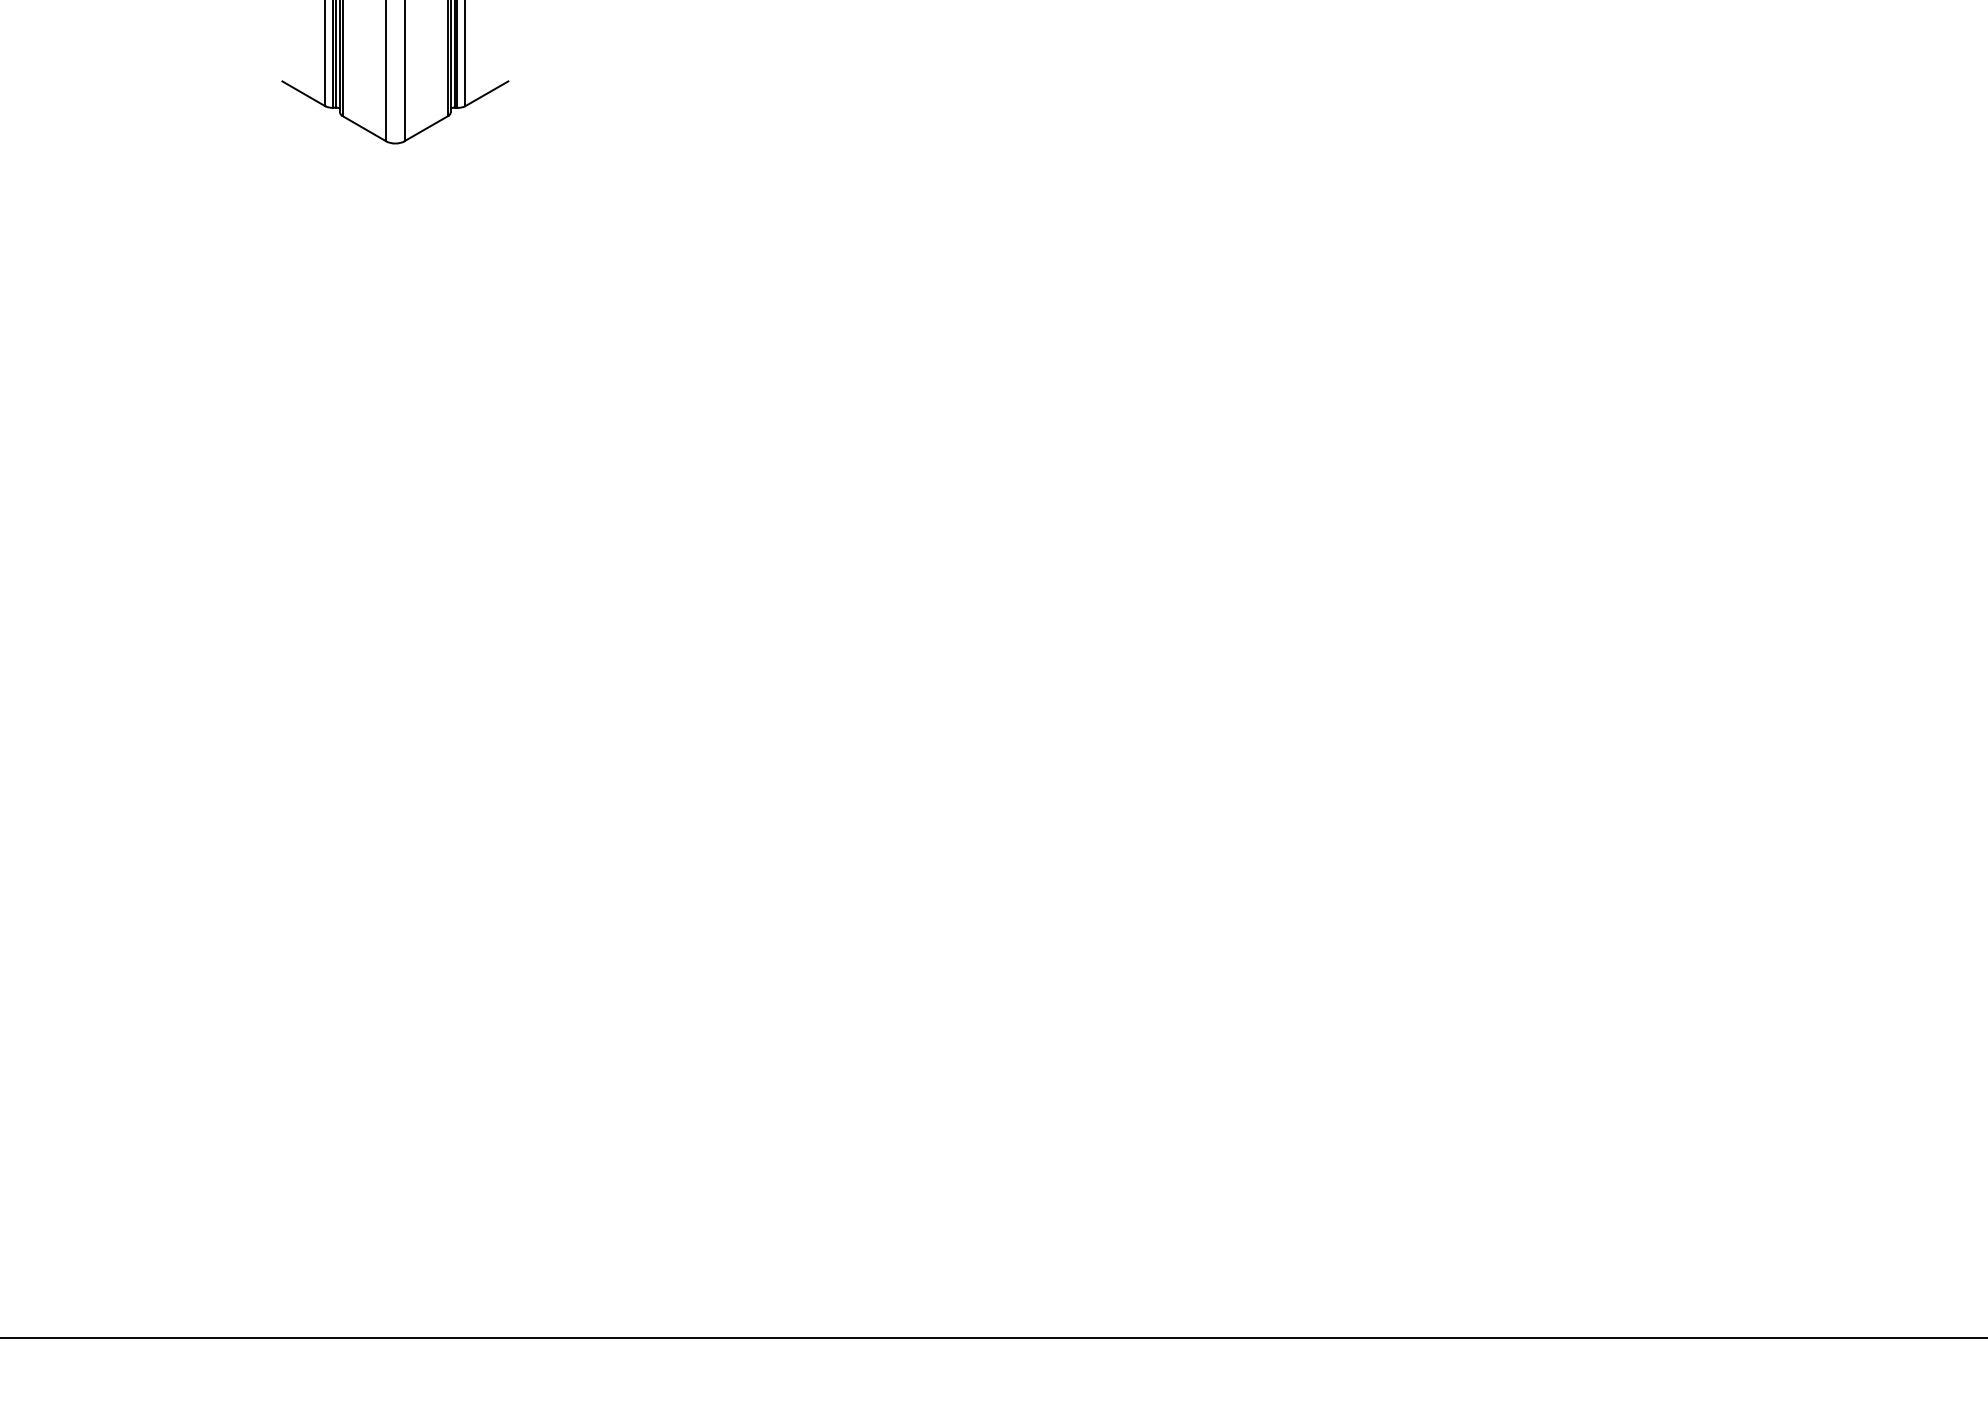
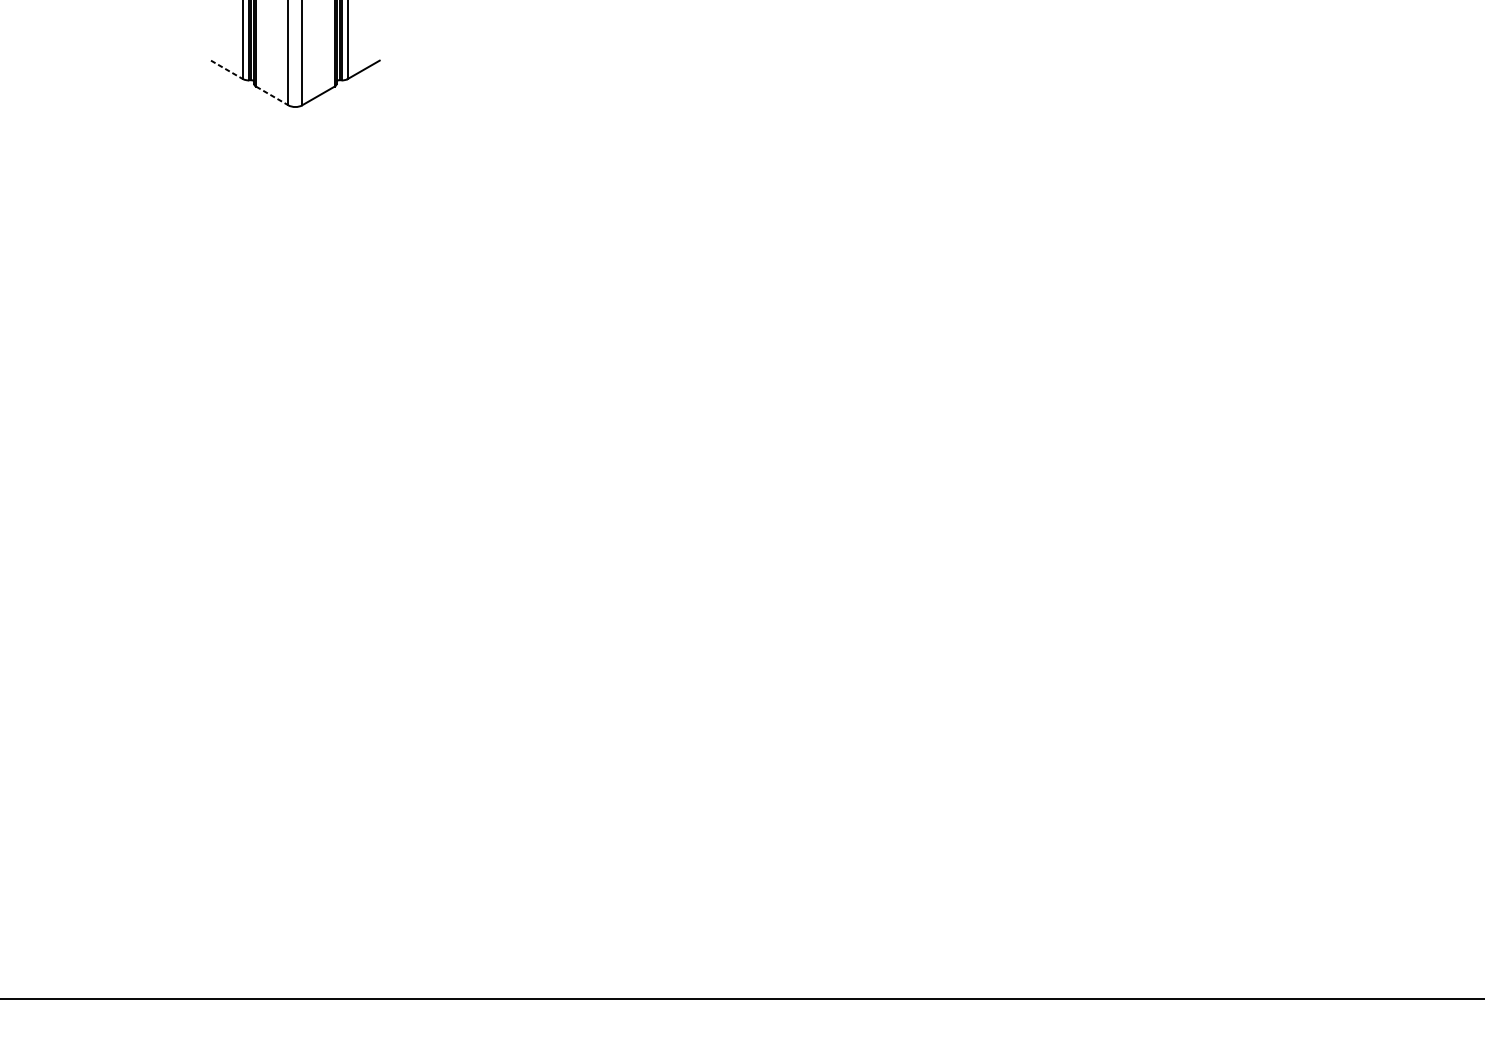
line: (303, 93) -> (226, 69), solid -> dashed
line: (364, 128) -> (272, 95), solid -> dashed

